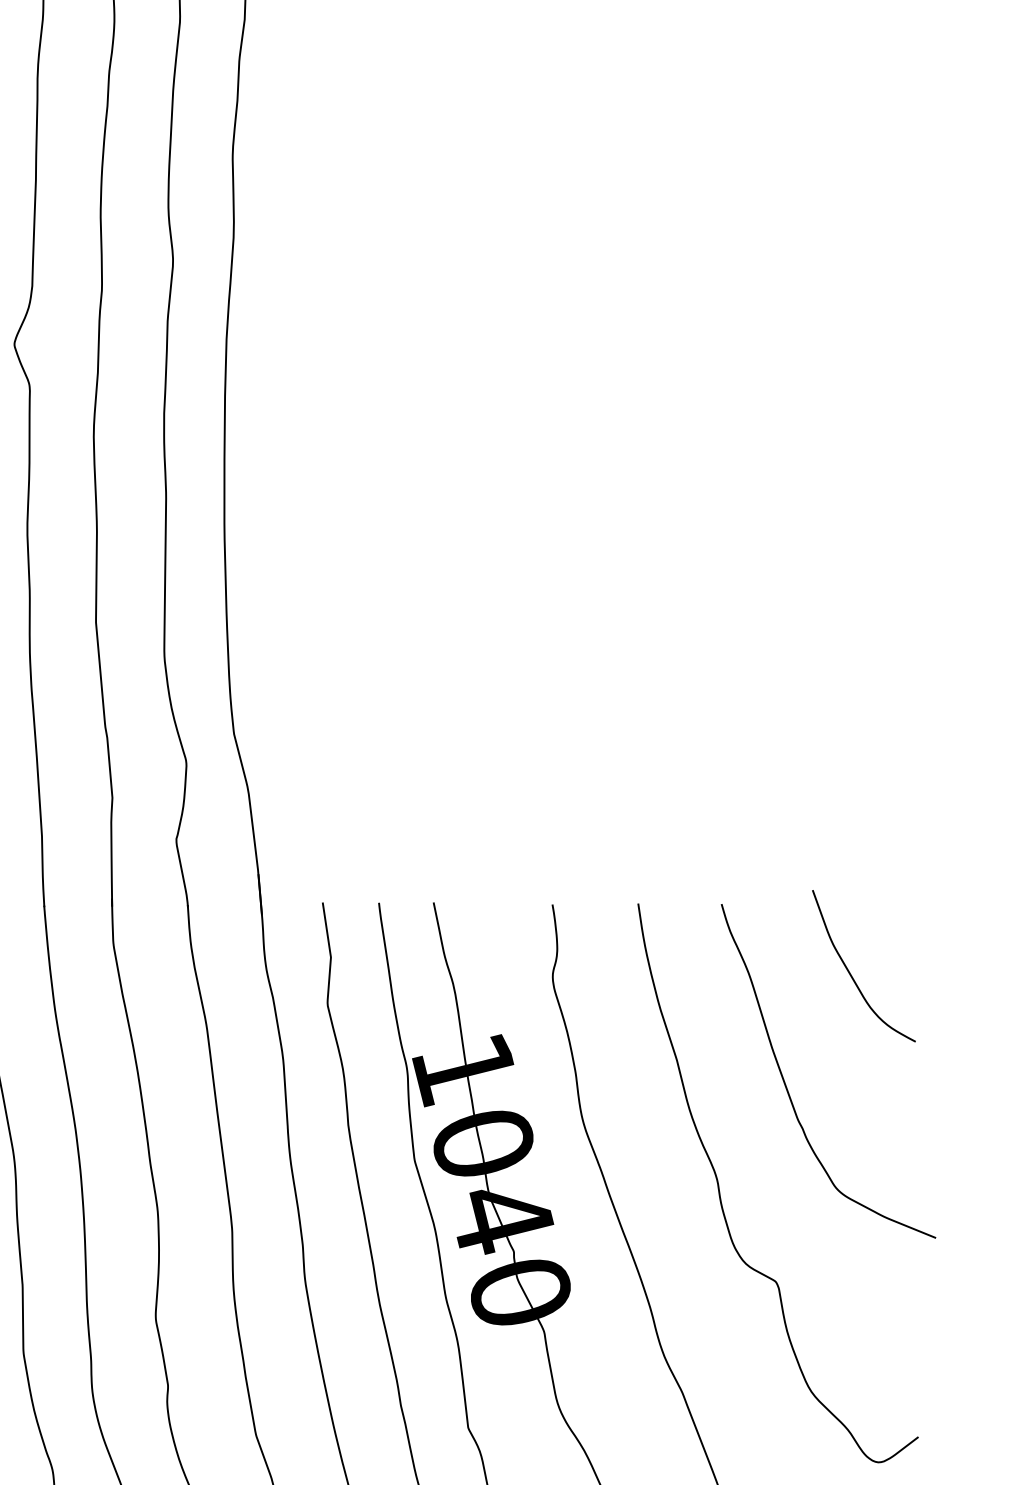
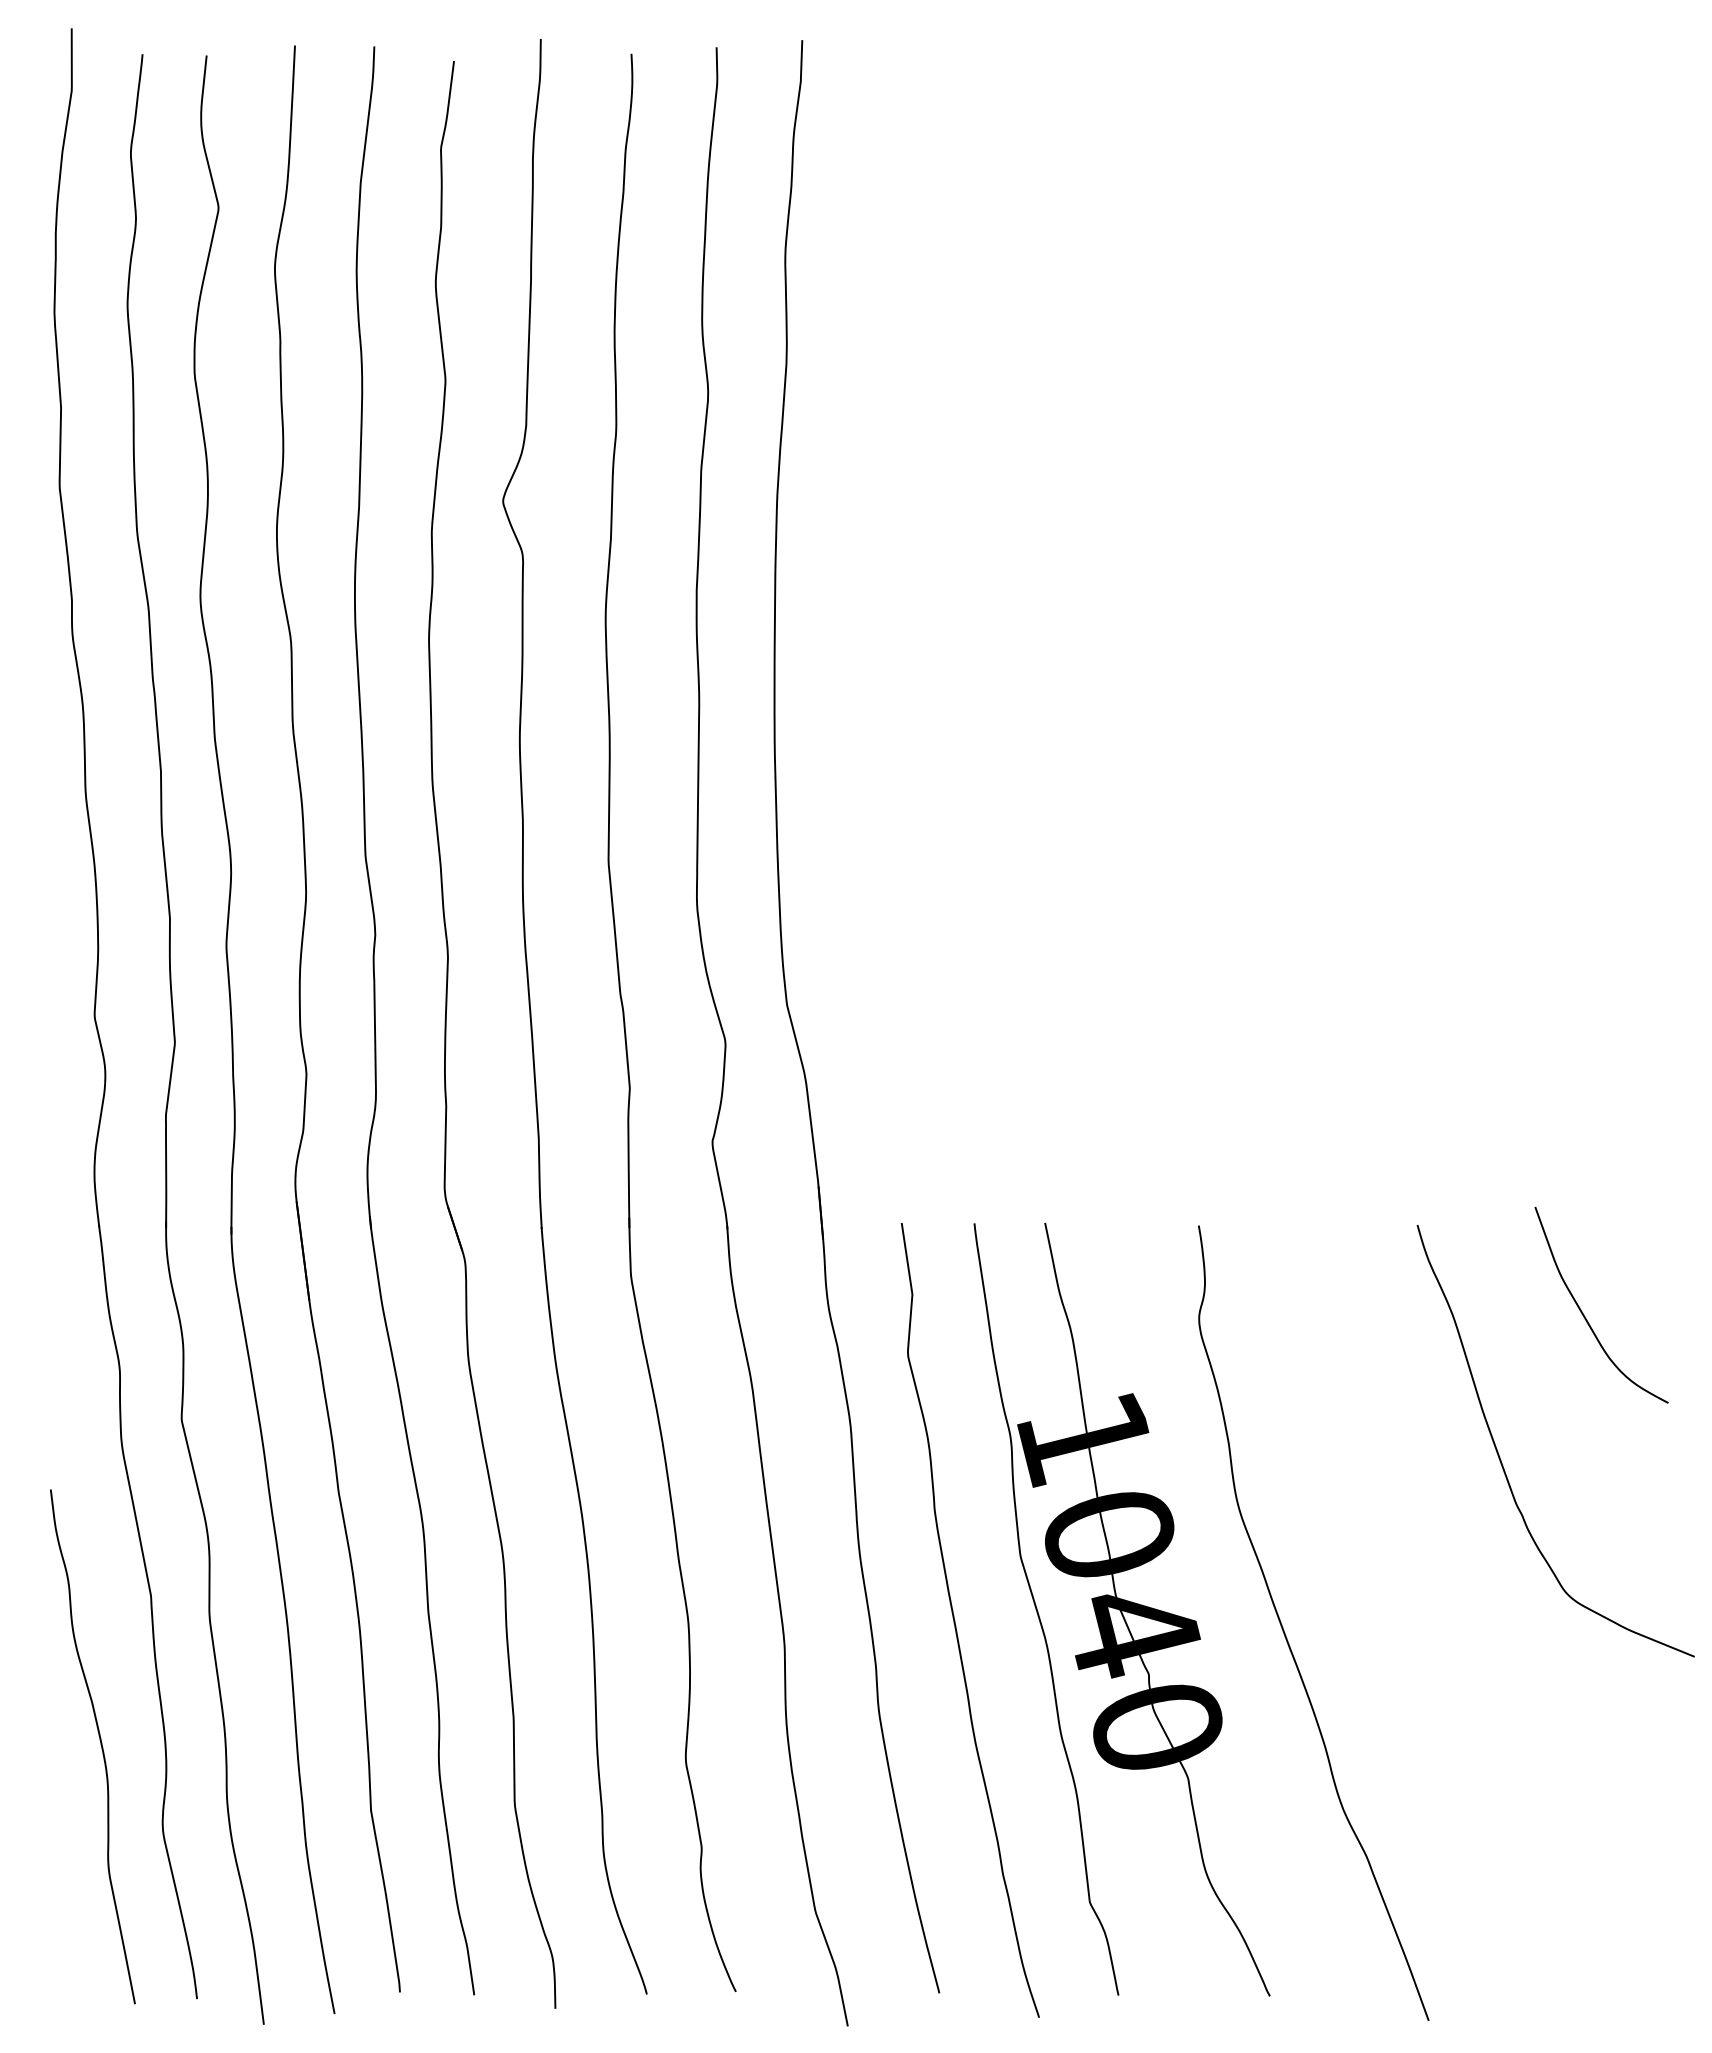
curve: (720, 1191) -> (1415, 1596), removed

